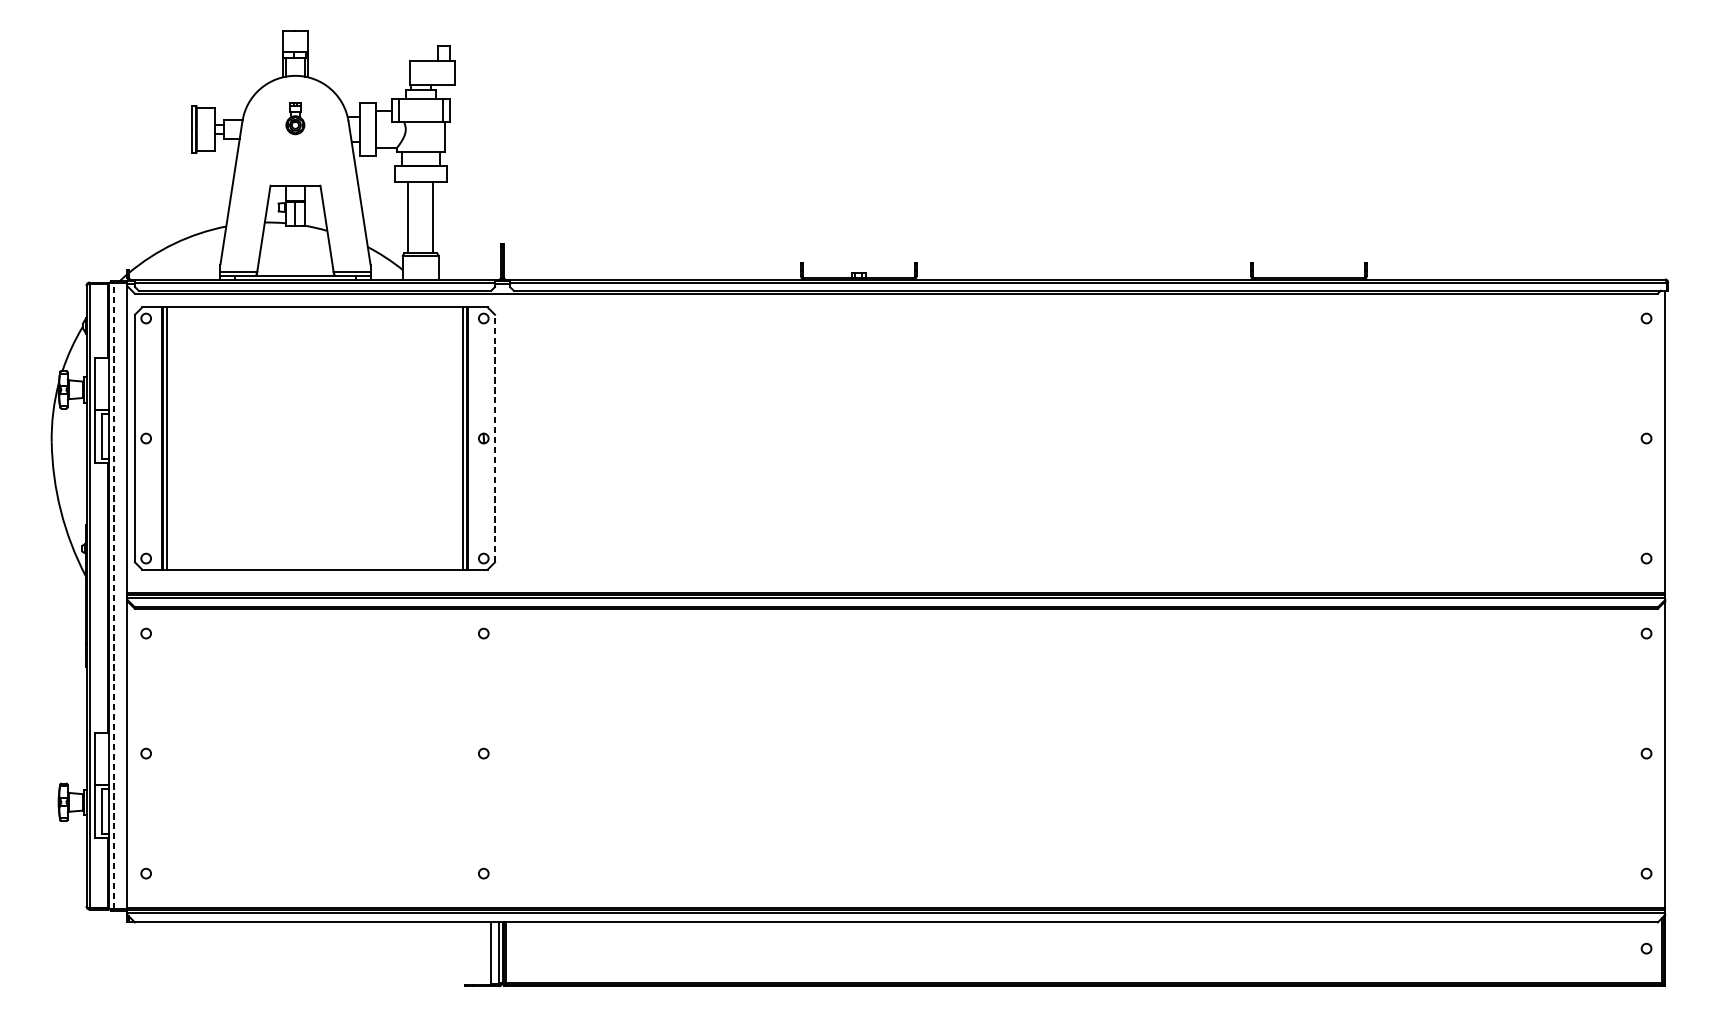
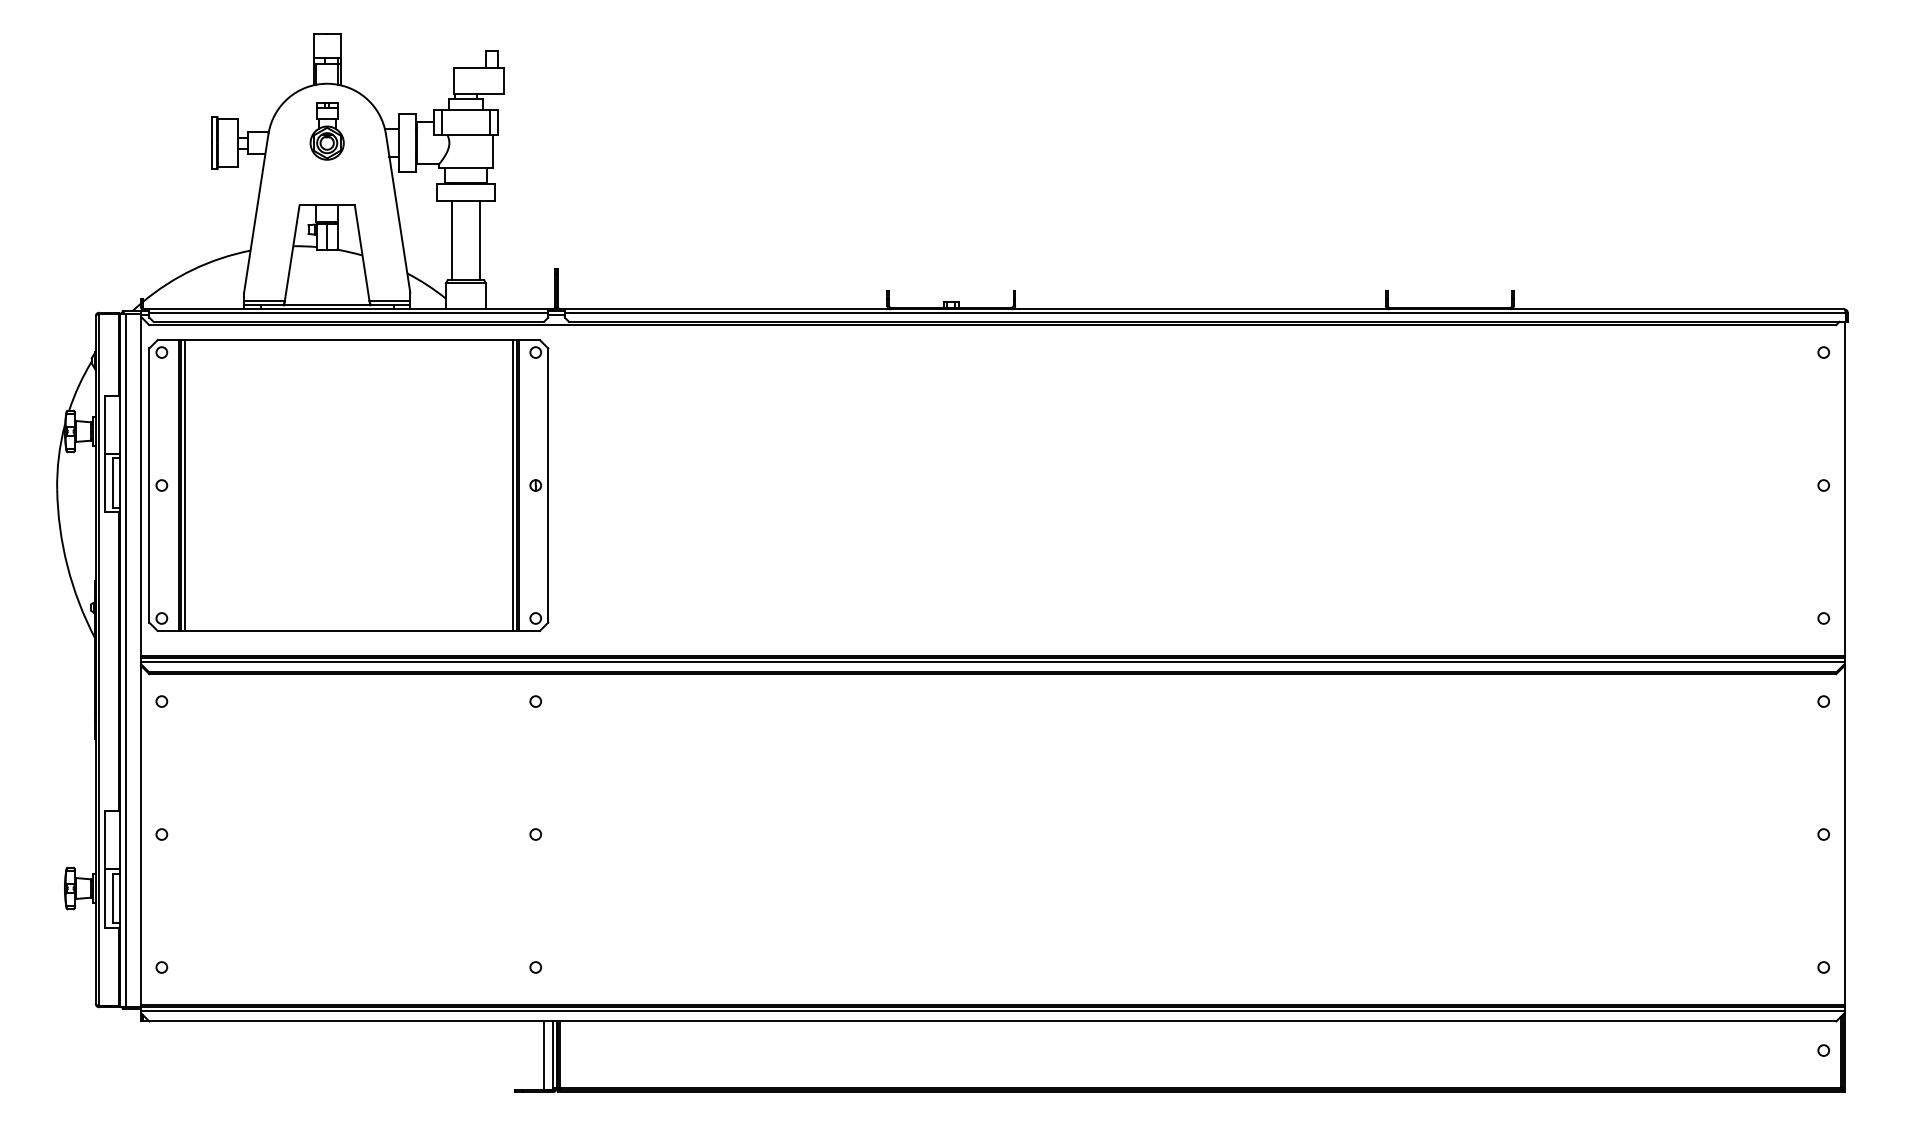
part: (294, 118) -> (326, 131), size x1.67
line: (495, 438) -> (548, 485), dashed -> solid
line: (113, 596) -> (125, 660), dashed -> solid

